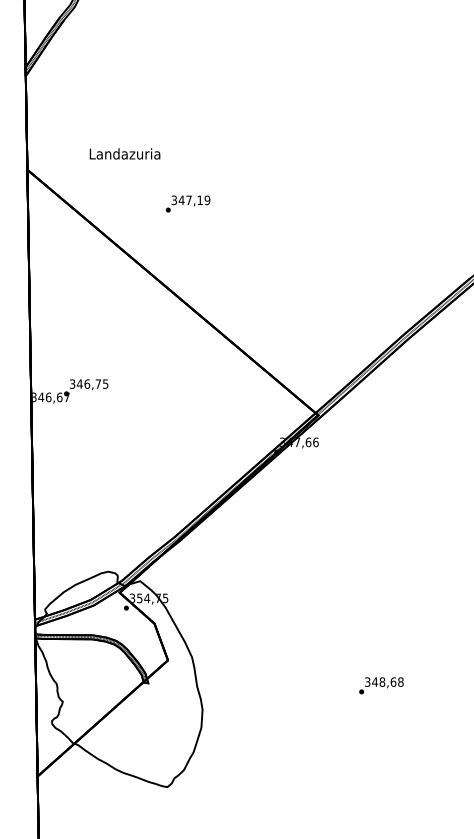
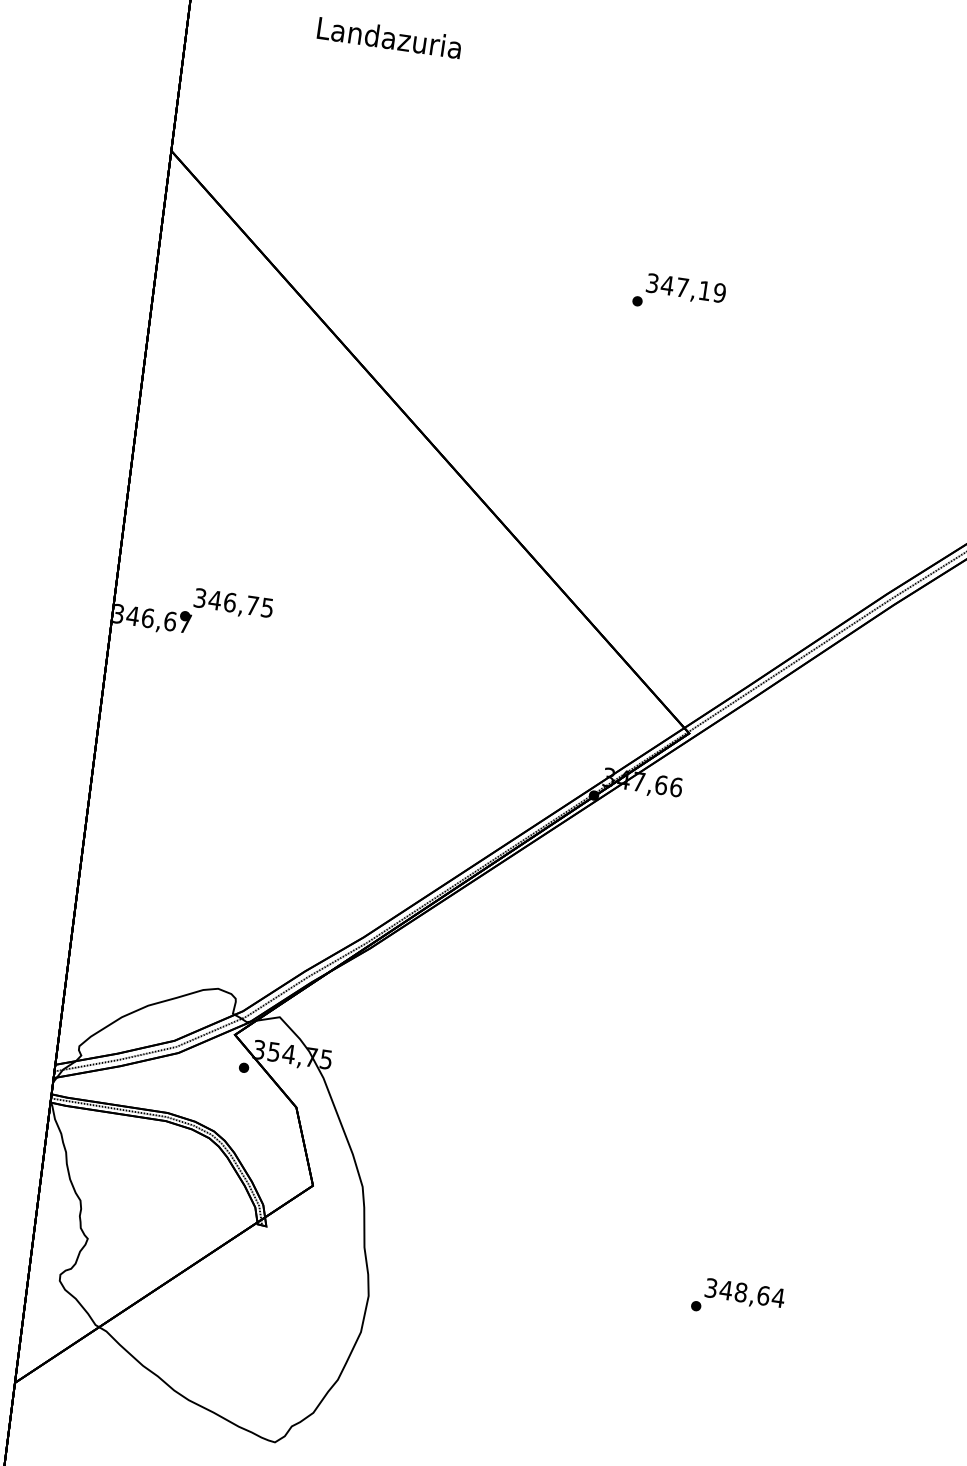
text: (124, 153) -> (388, 36), moved
text: (187, 203) -> (678, 293), moved
text: (400, 681) -> (777, 1296), 348,68 -> 348,64

